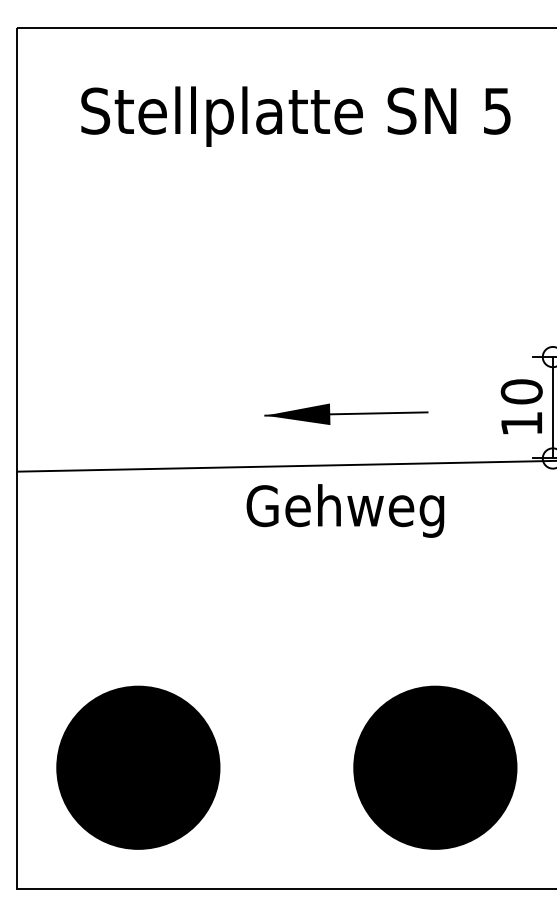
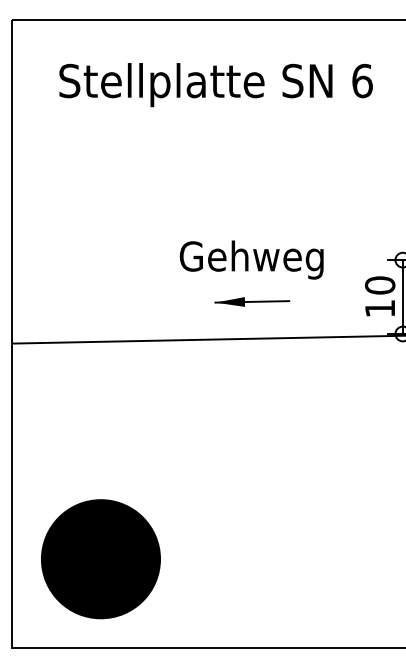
text: (497, 110) -> (362, 80), 5 -> 6
part: (345, 414) -> (251, 301), size x0.62
text: (345, 510) -> (251, 259), moved
part: (435, 767) -> (317, 559), removed

